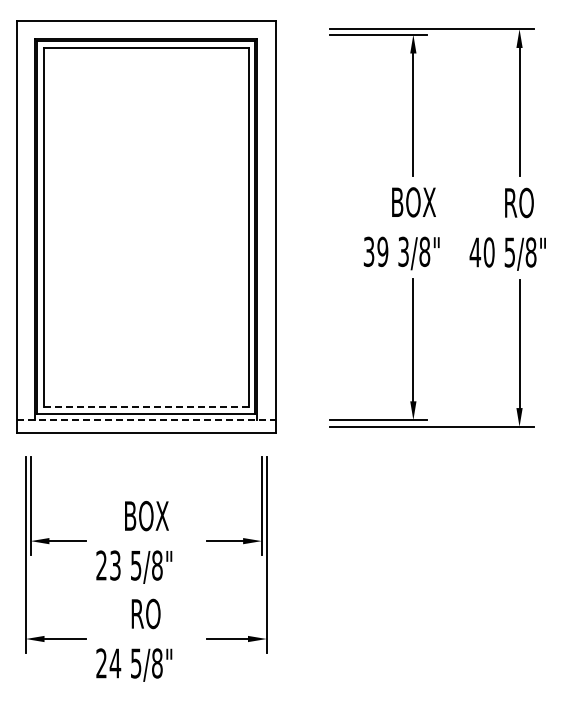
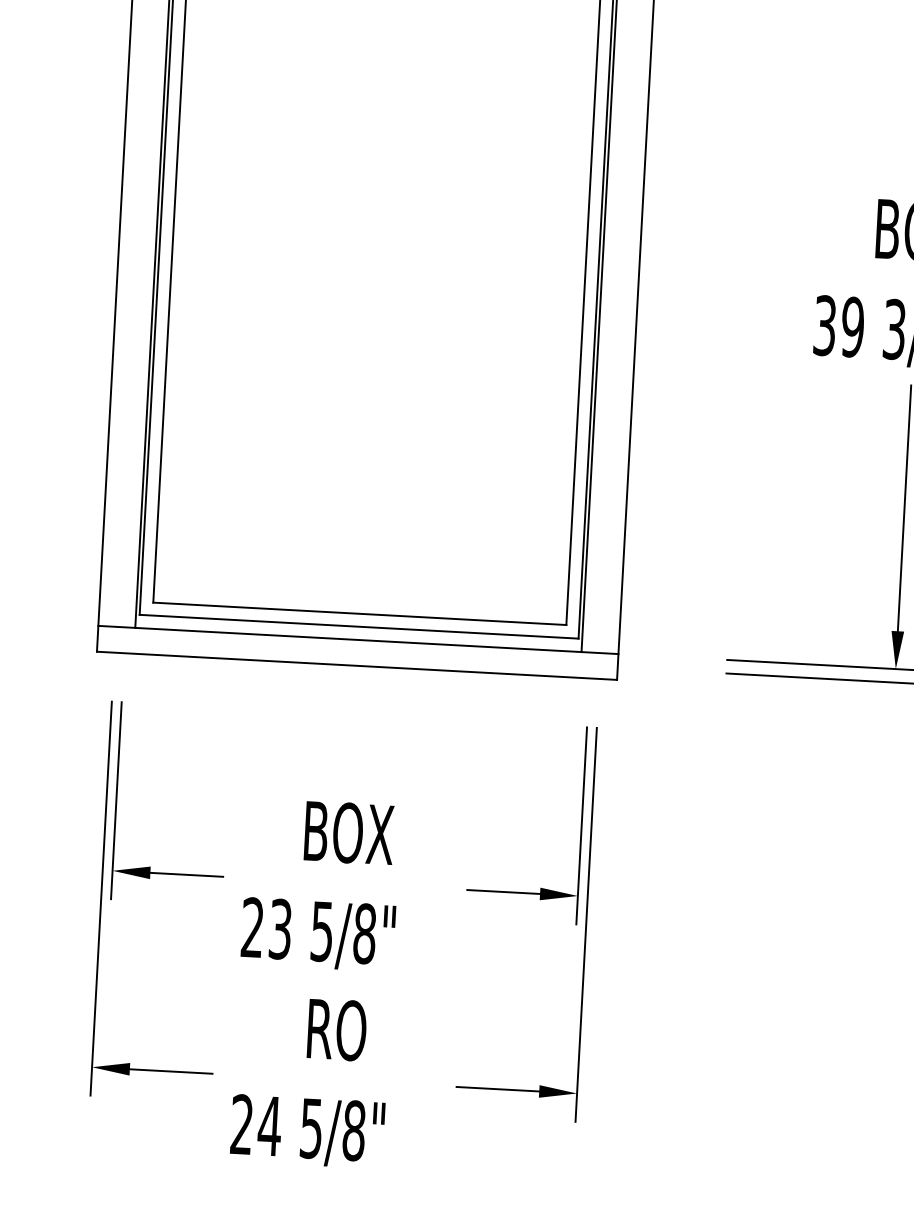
line: (146, 407) -> (360, 614), dashed -> solid
line: (146, 420) -> (358, 640), dashed -> solid

